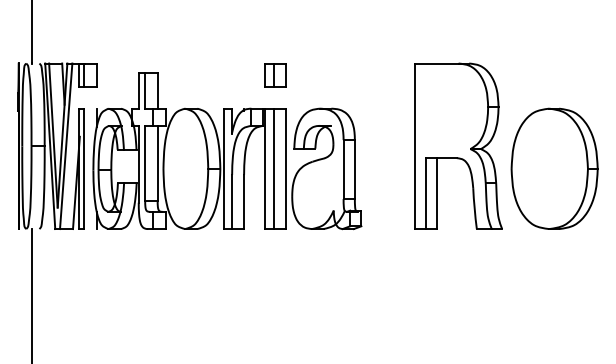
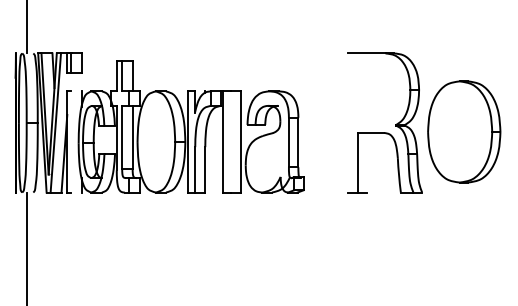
part: (275, 74) -> (231, 62), removed
line: (414, 145) -> (348, 122), removed
line: (83, 168) -> (70, 141), removed
line: (274, 168) -> (230, 141), removed
part: (554, 168) -> (464, 131), moved
line: (437, 193) -> (367, 162), removed

